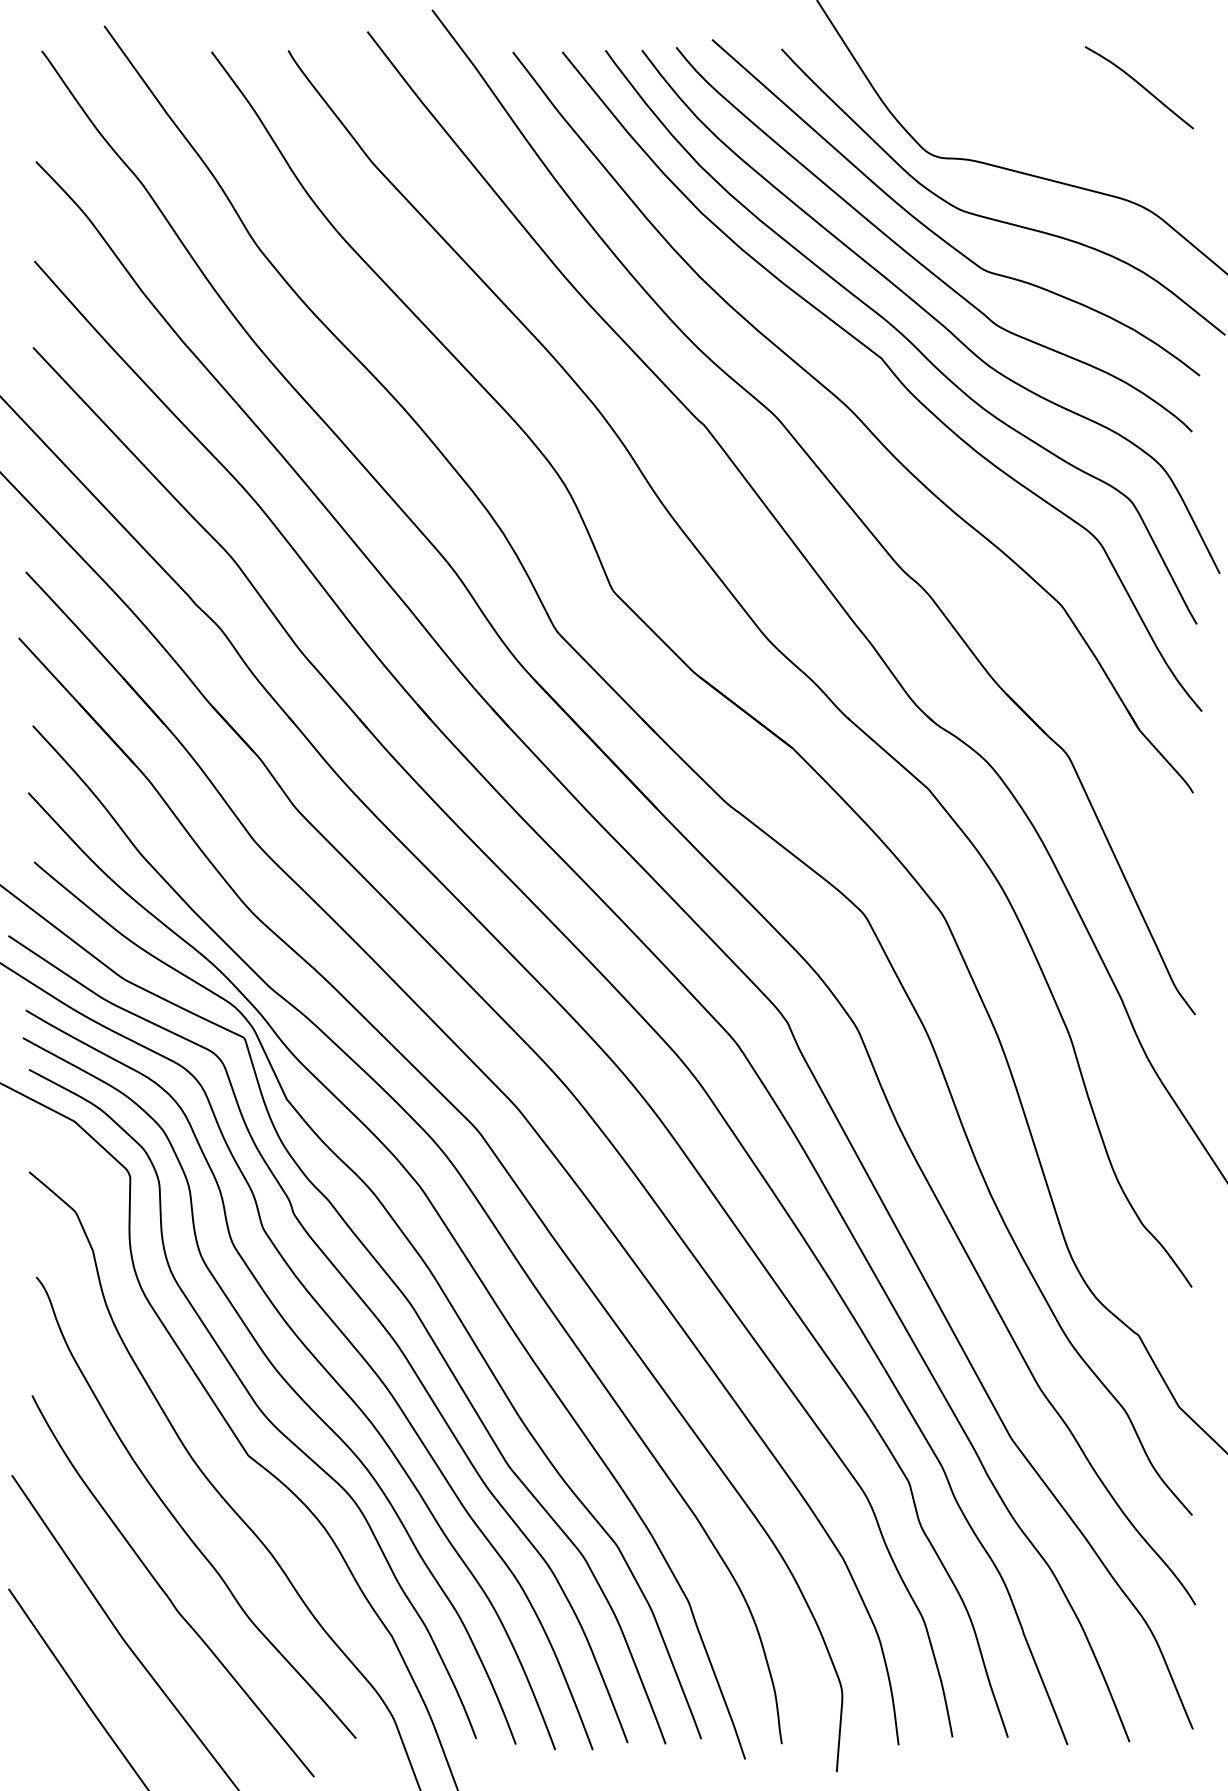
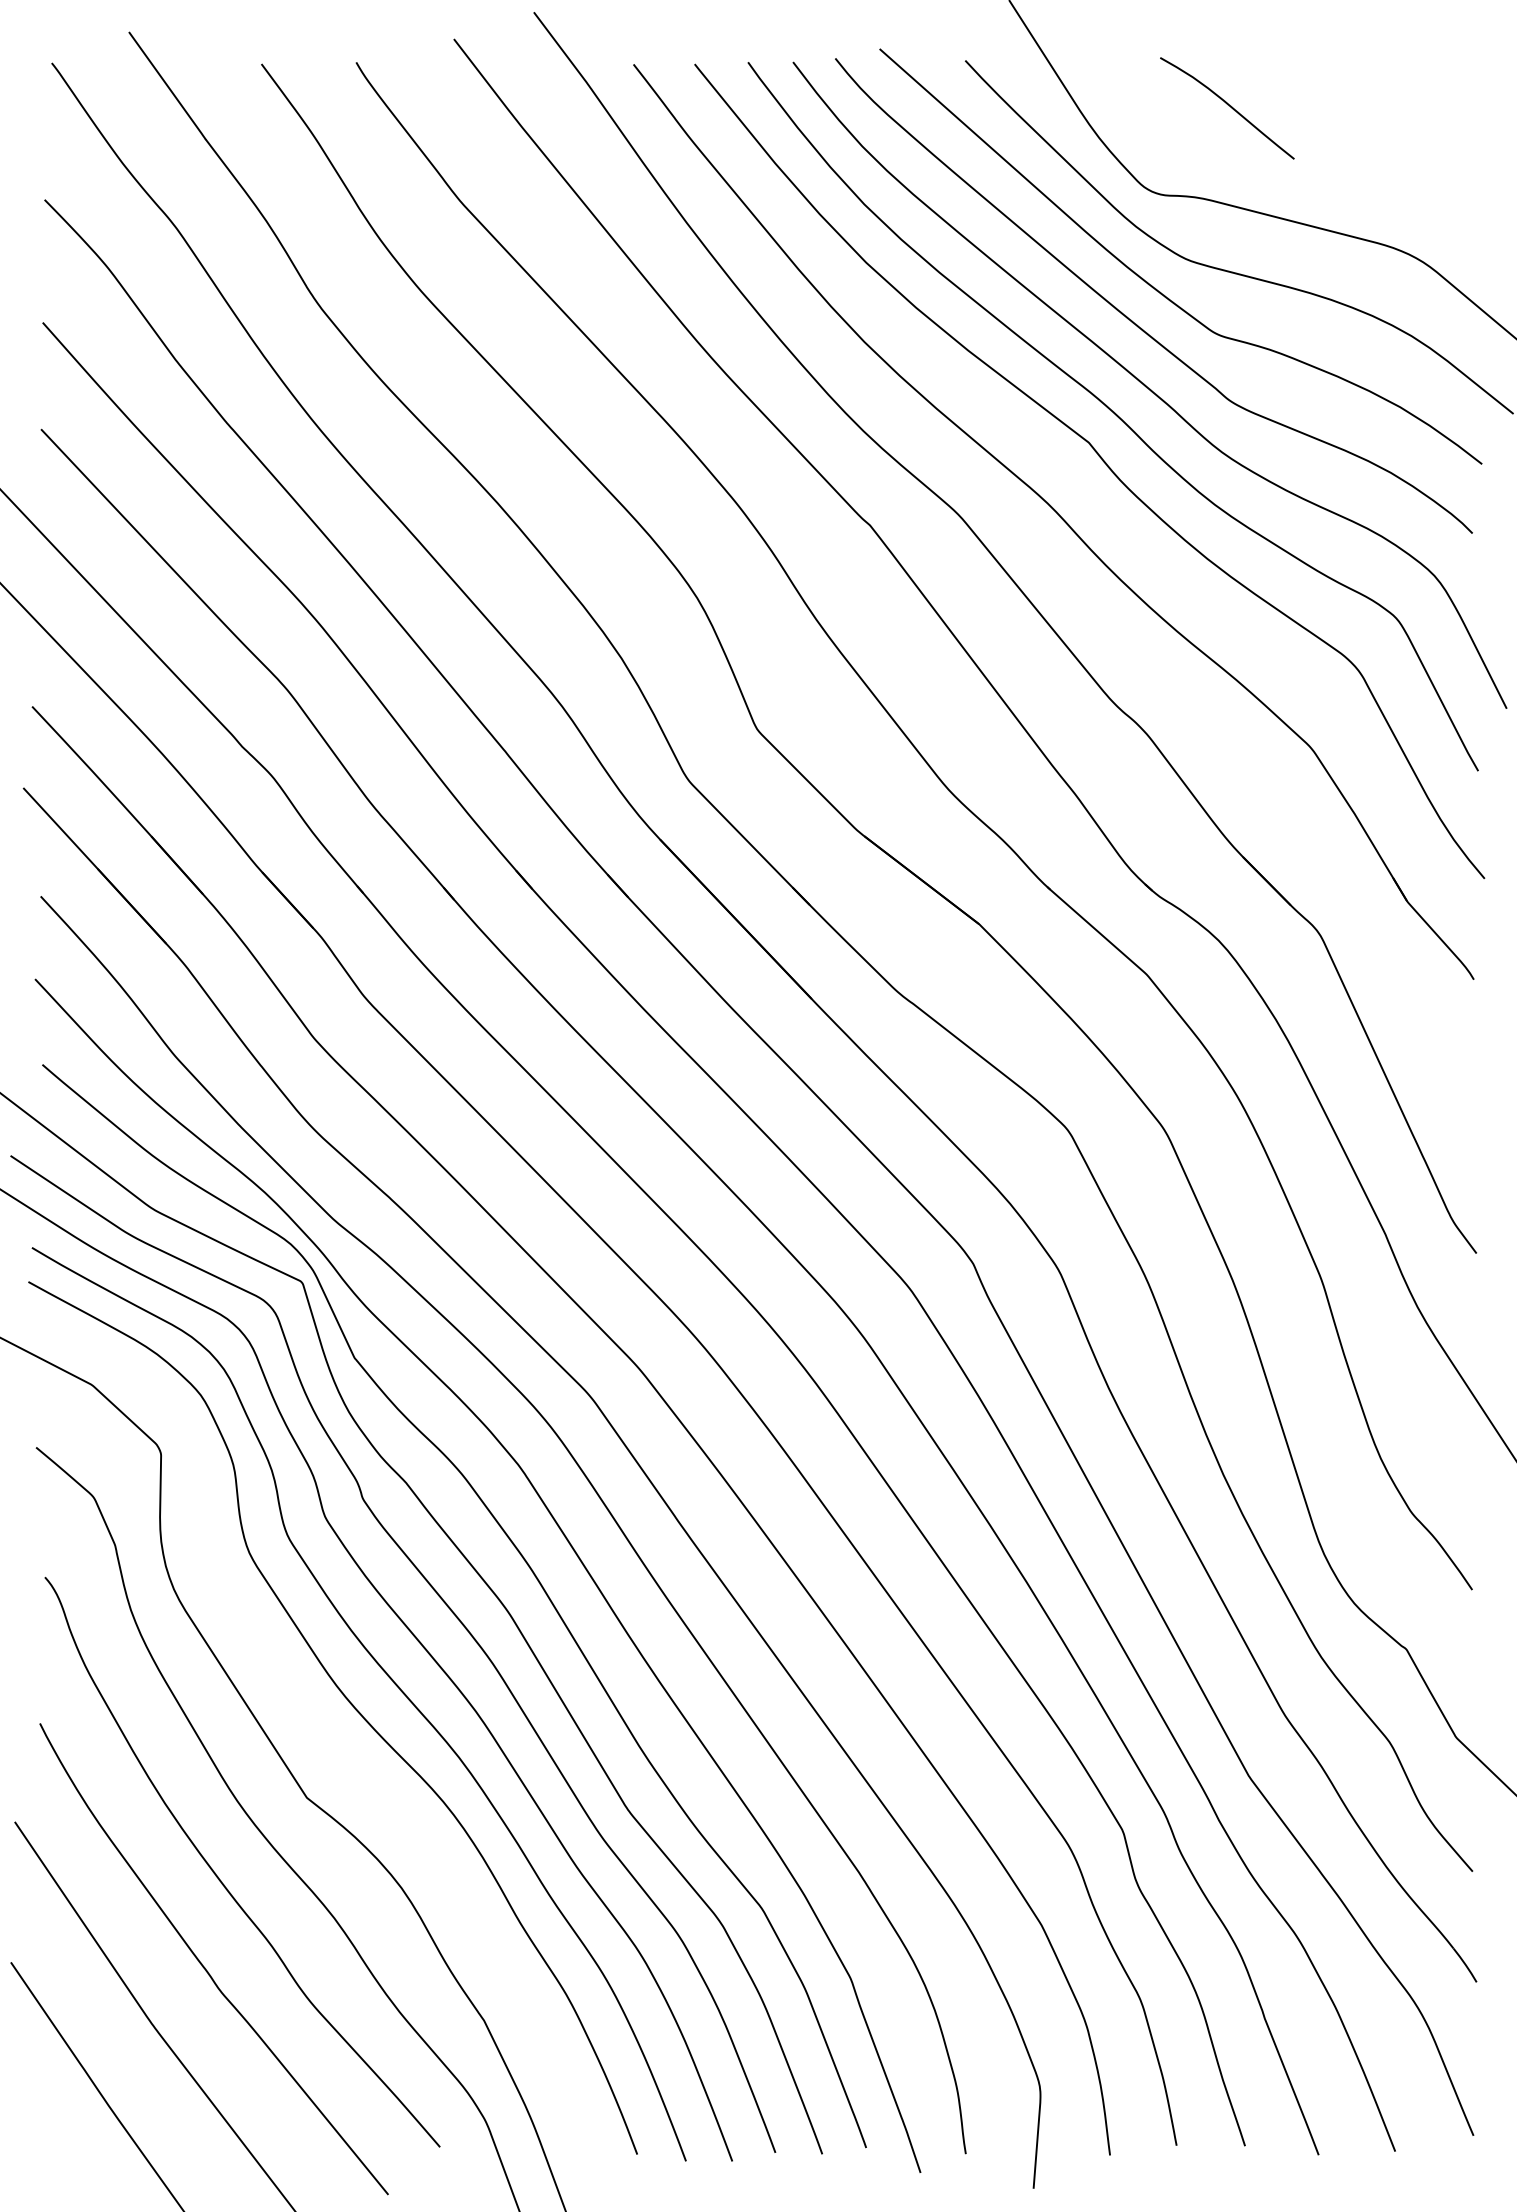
curve: (1141, 86) -> (1229, 106), moved
curve: (254, 1403) -> (314, 1733), removed

